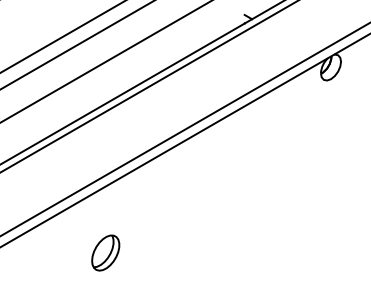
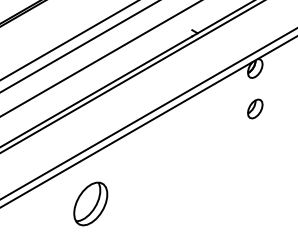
part: (331, 122) -> (255, 108), added
part: (105, 252) -> (90, 203), size x1.67

